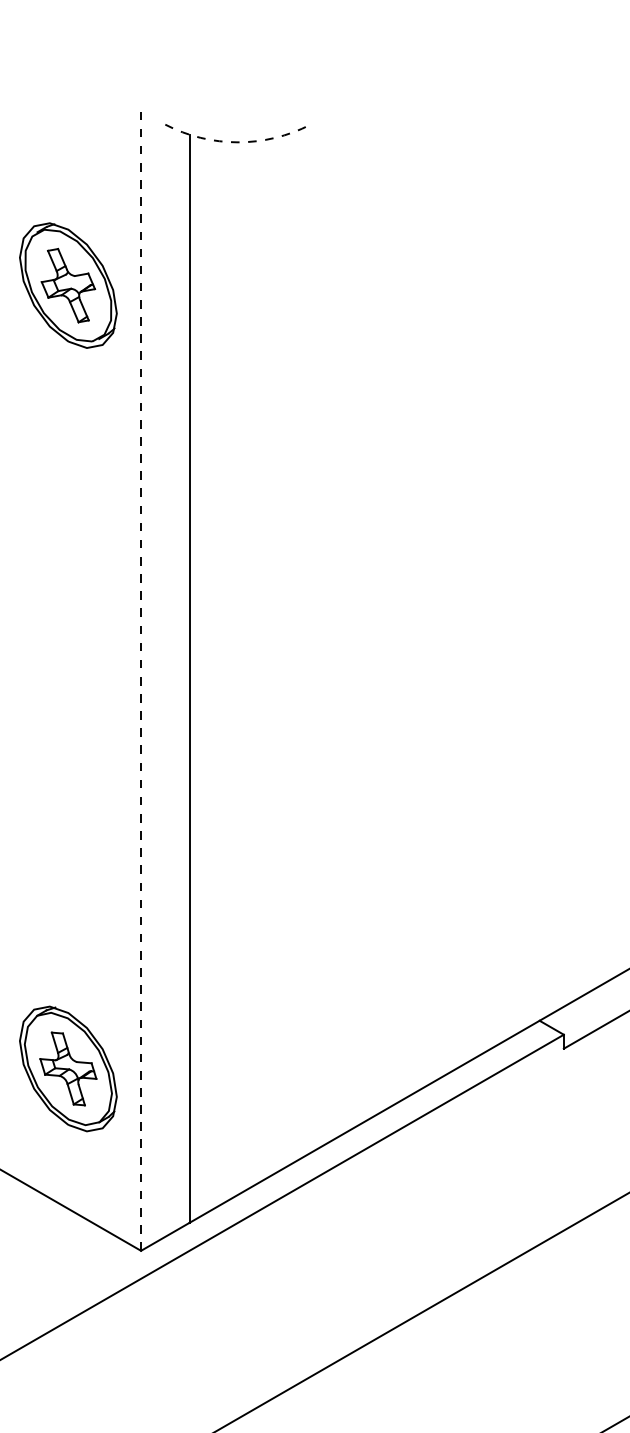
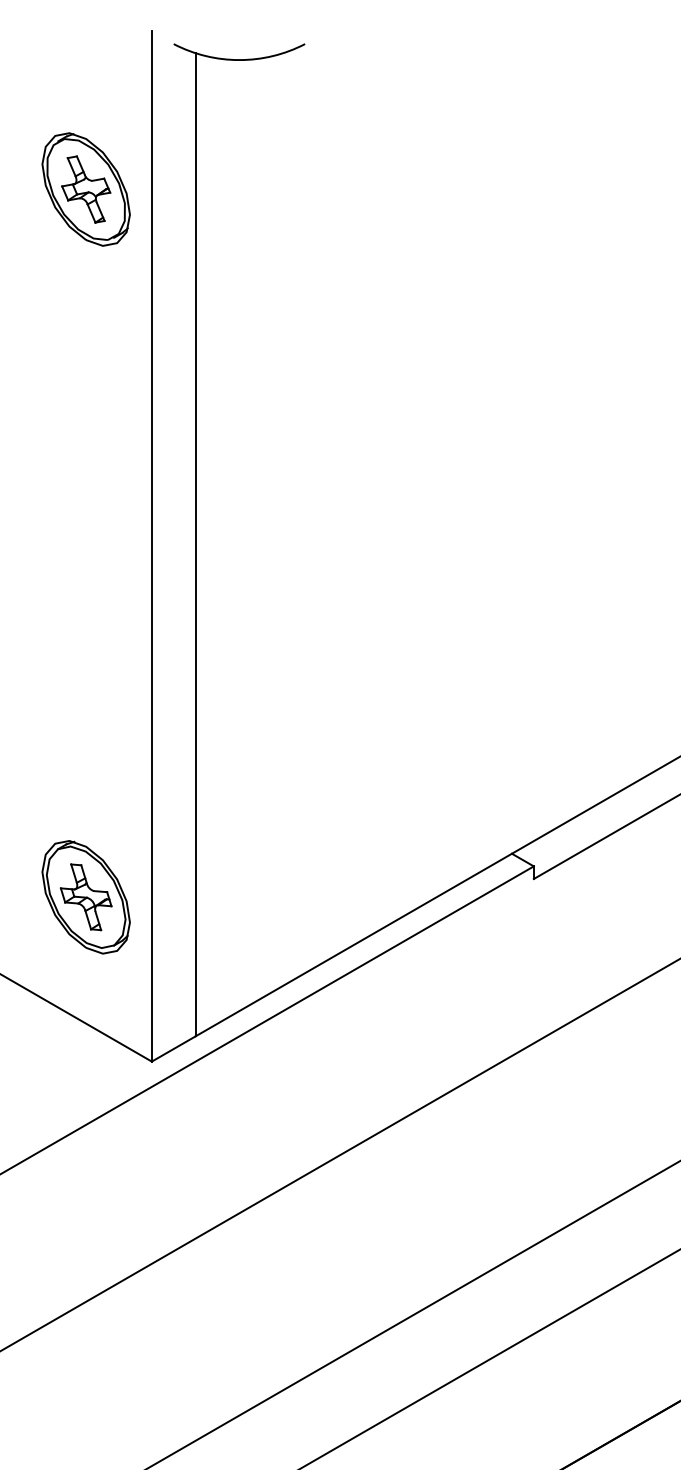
arc: (238, 142) -> (239, 60), dashed -> solid
line: (140, 680) -> (151, 546), dashed -> solid

